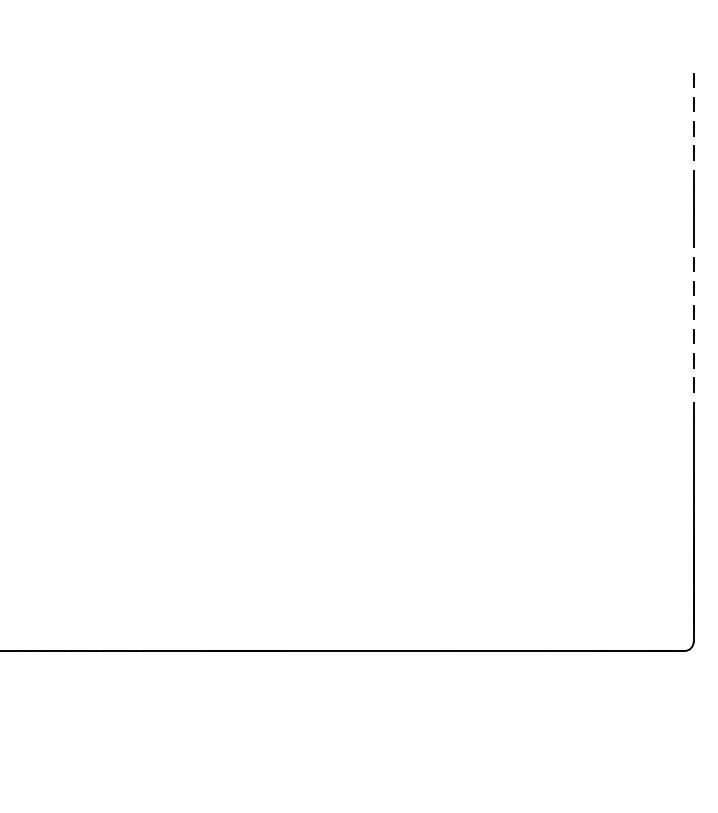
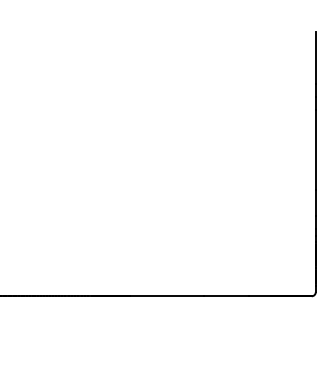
line: (692, 126) -> (315, 57), dashed -> solid
line: (692, 330) -> (315, 150), dashed -> solid

